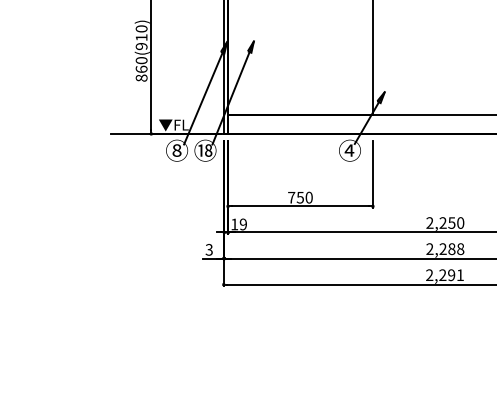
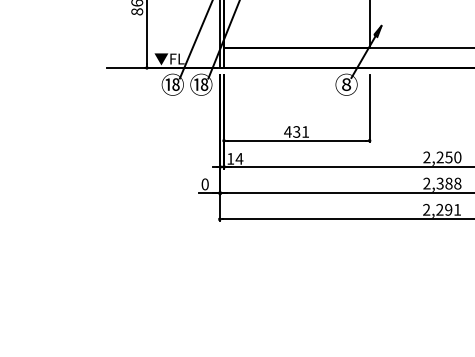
text: (176, 150) -> (172, 84), ⑧ -> ⑱
text: (349, 150) -> (346, 84), ④ -> ⑧
text: (299, 197) -> (295, 131), 750 -> 431
text: (243, 224) -> (239, 158), 19 -> 14
text: (208, 249) -> (204, 184), 3 -> 0
text: (442, 249) -> (439, 184), 2,288 -> 2,388

